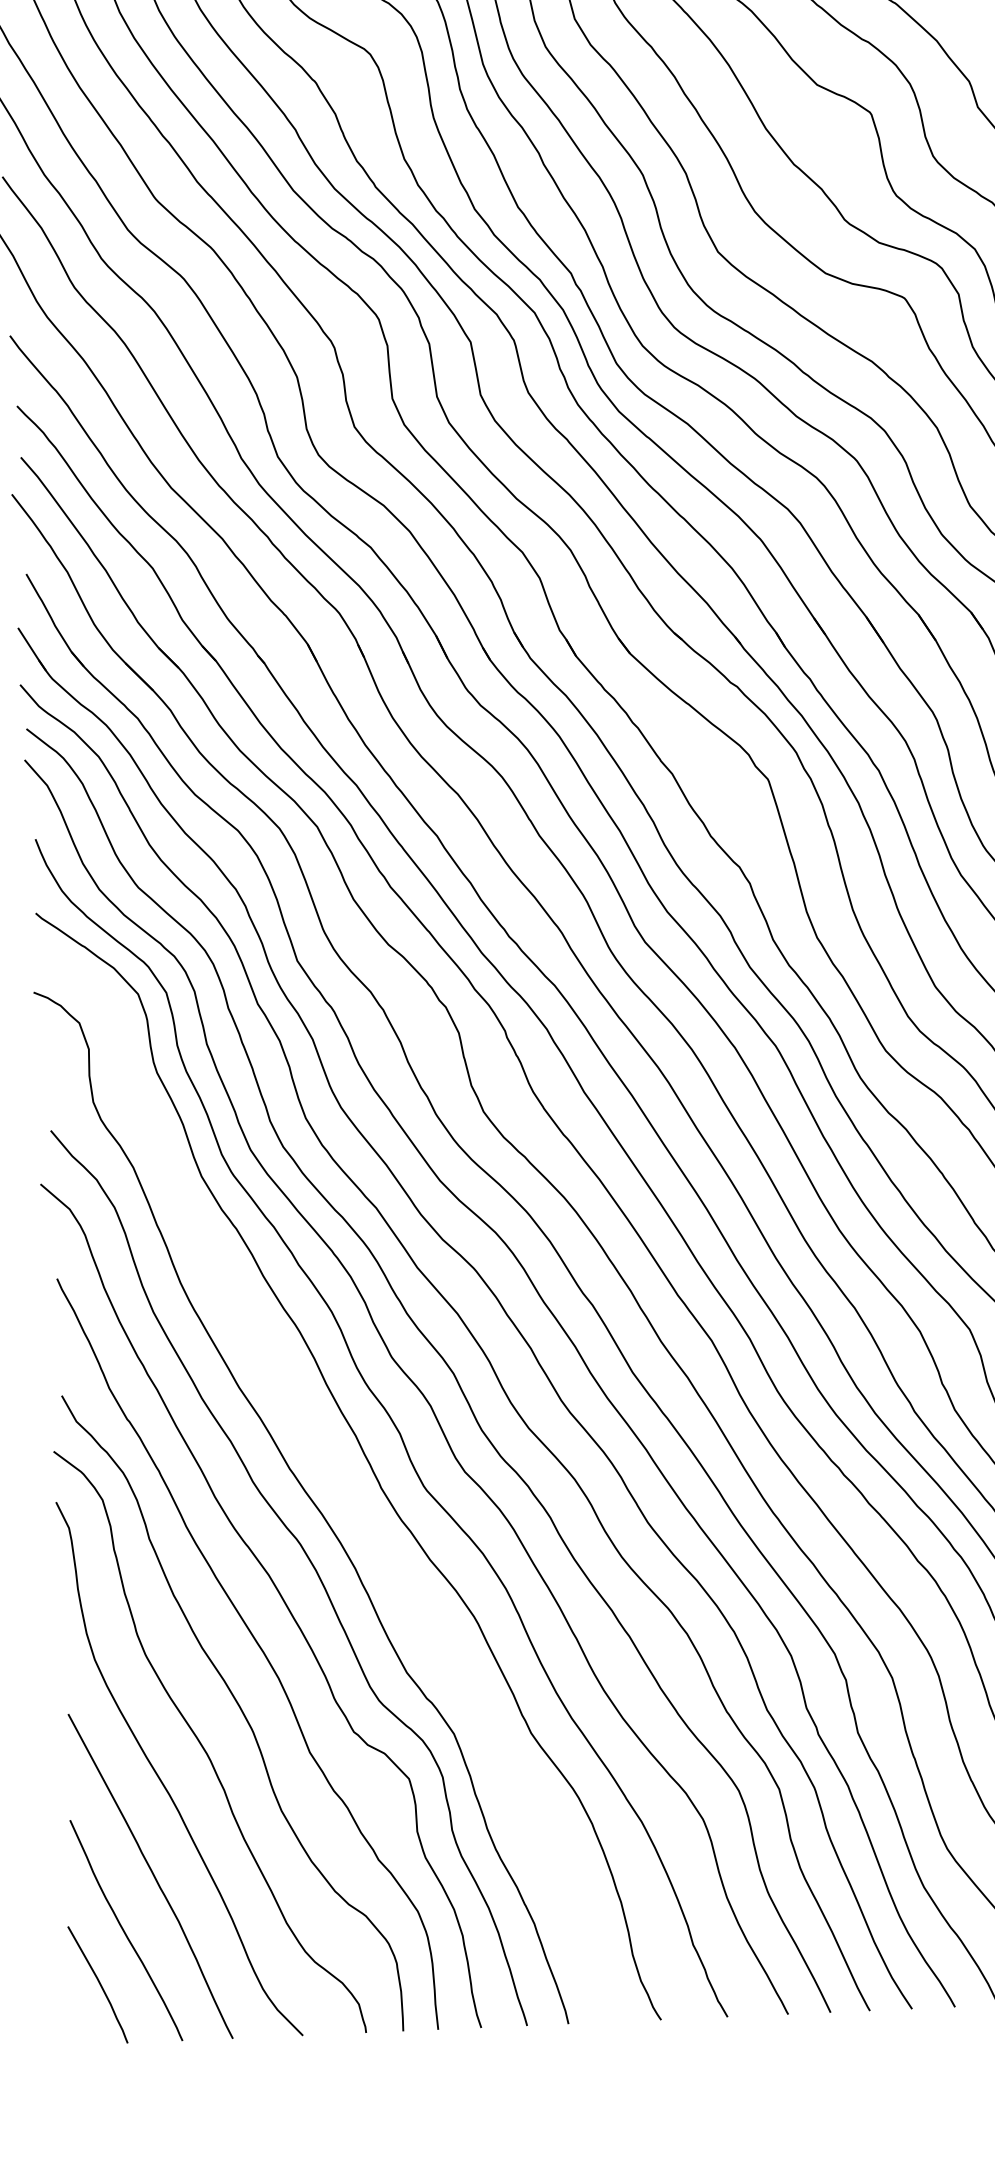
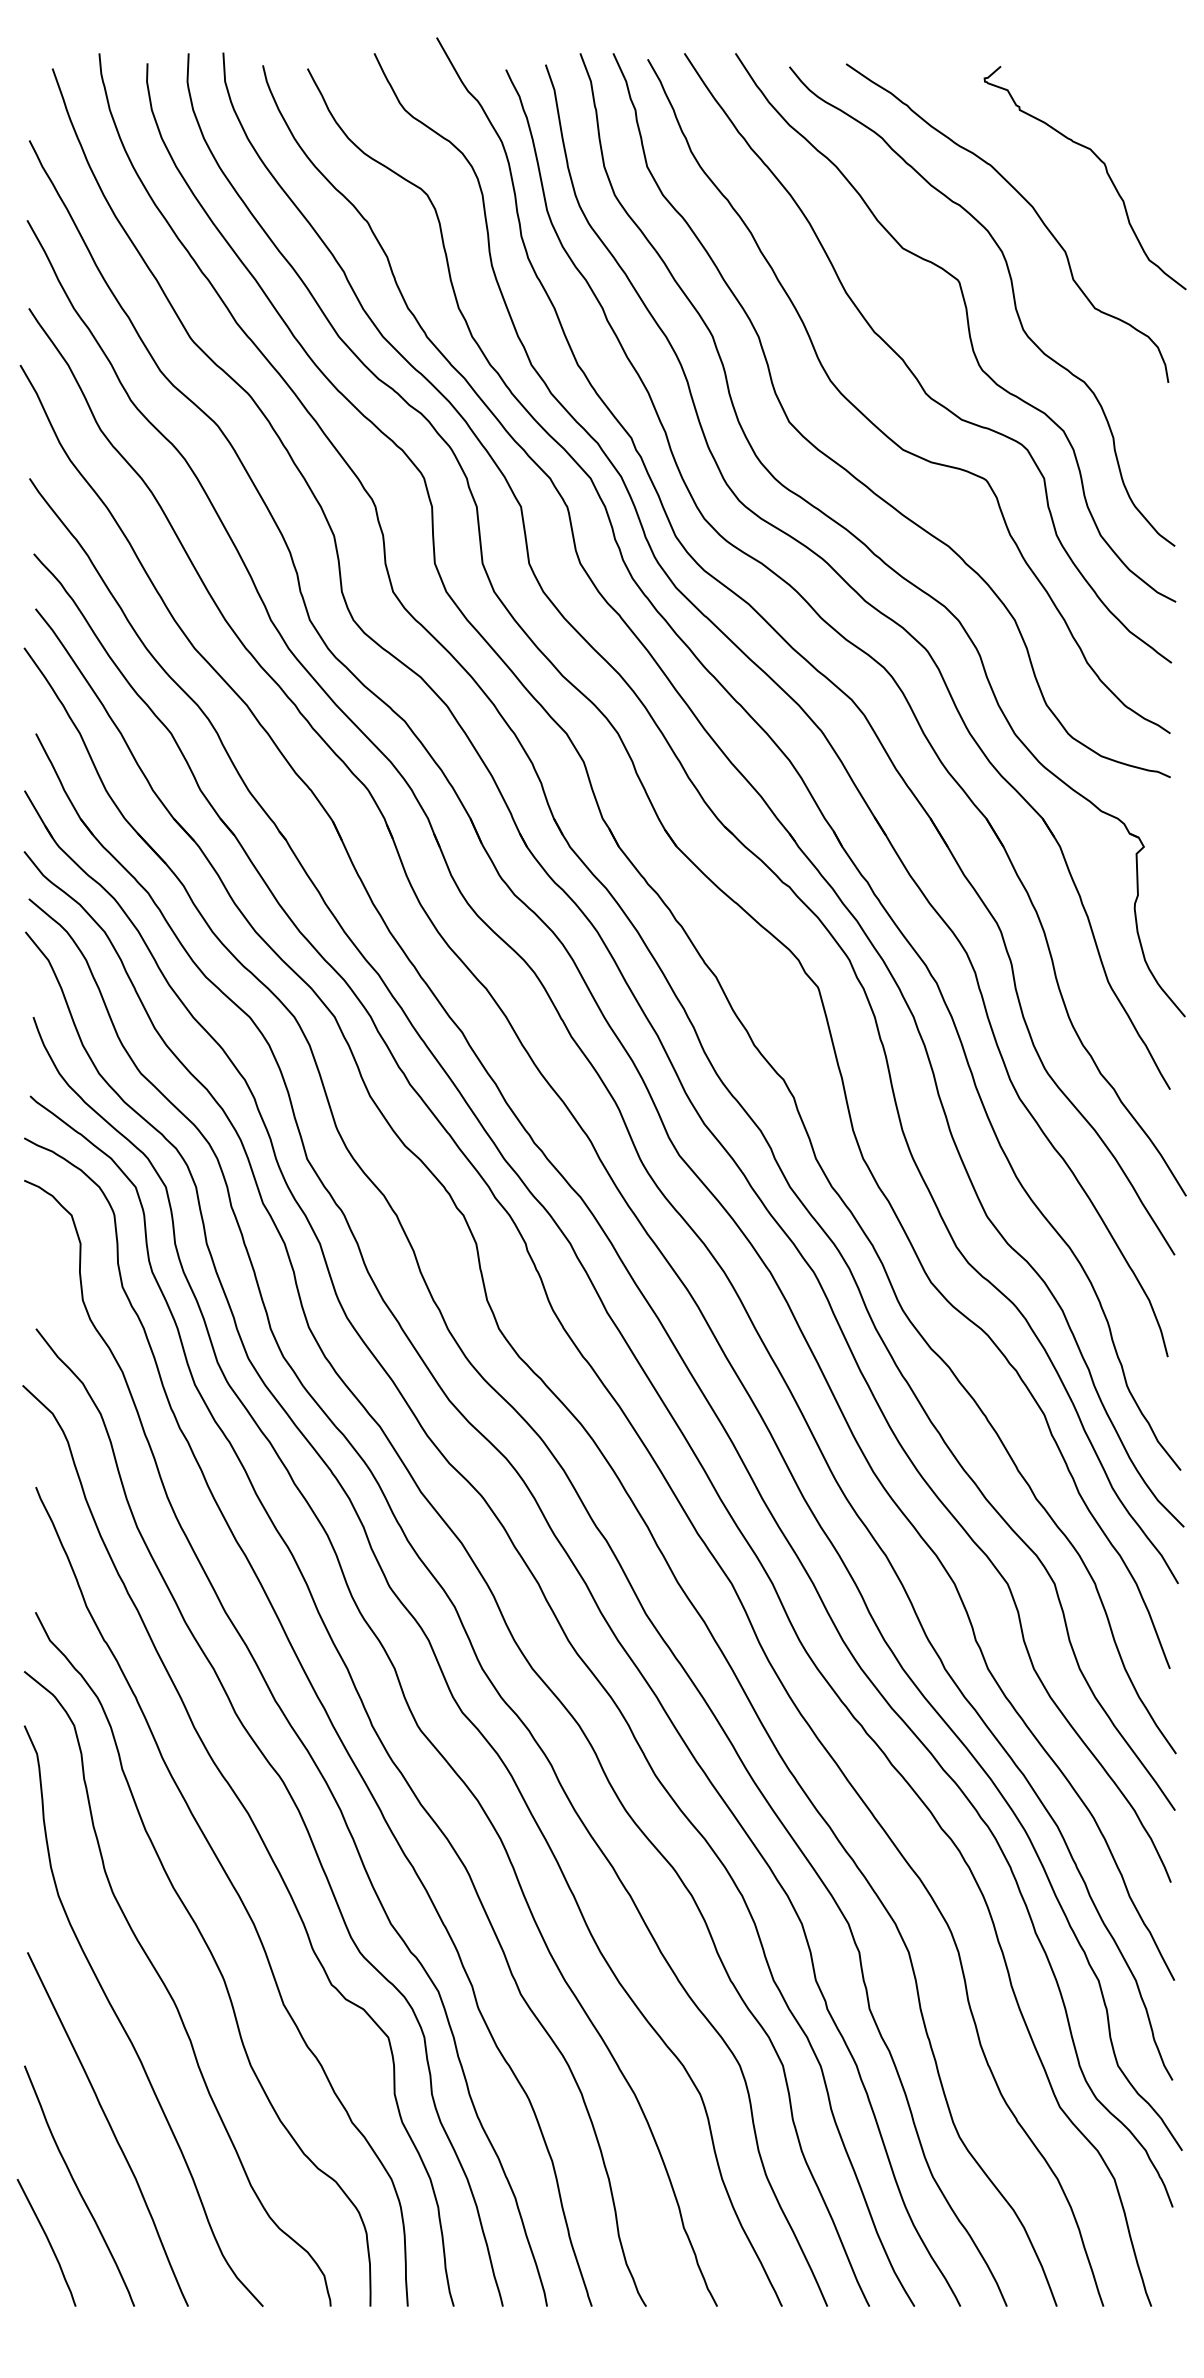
curve: (337, 1478) -> (325, 1713), added

